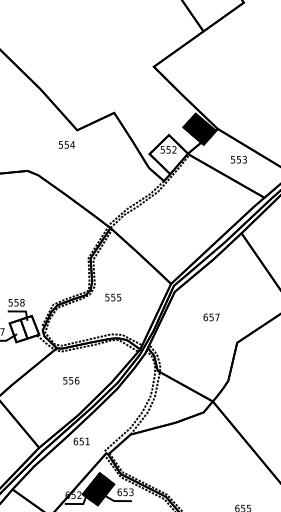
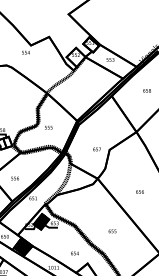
fill: (200, 128) -> (91, 44), removed
text: (210, 317) -> (96, 149), moved
text: (70, 380) -> (14, 178), moved

